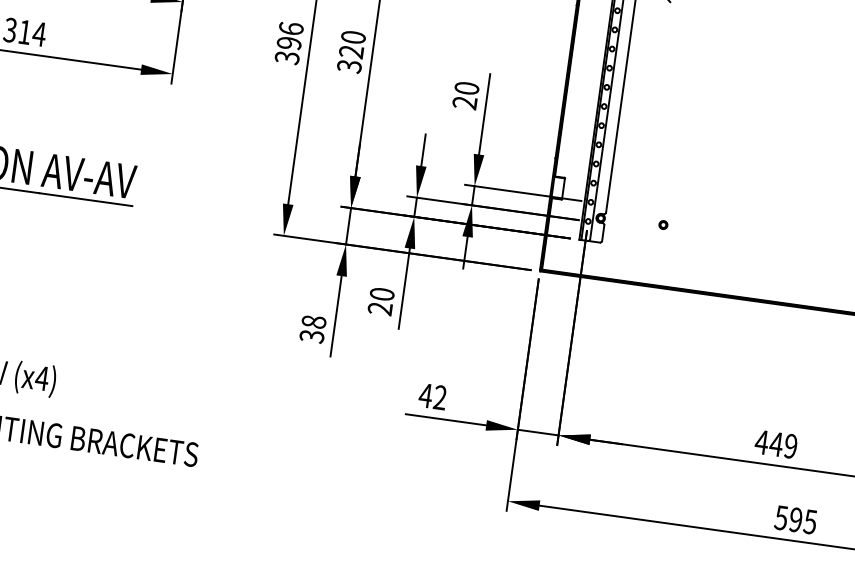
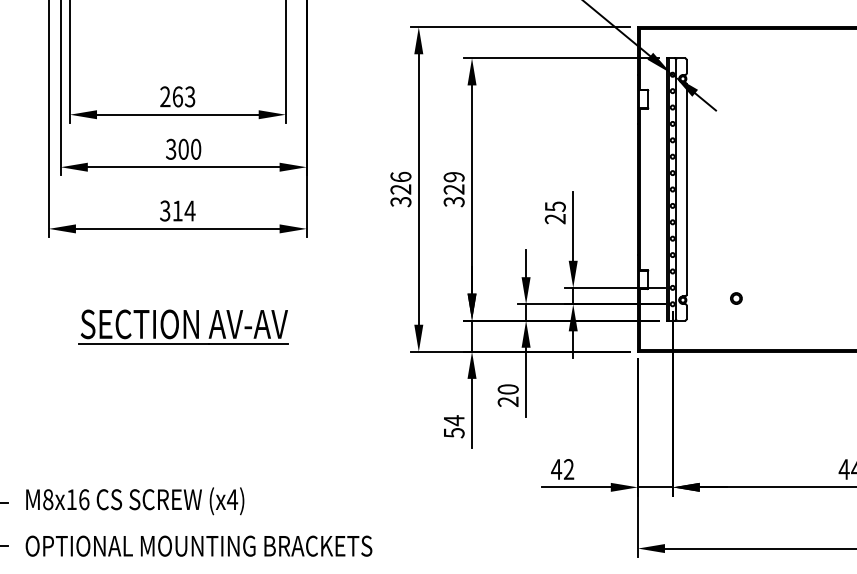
text: (352, 37) -> (453, 177), 320 -> 329
text: (288, 43) -> (400, 189), 396 -> 326
text: (465, 88) -> (554, 206), 20 -> 25
part: (662, 224) -> (735, 298), size x1.6
text: (312, 328) -> (453, 426), 38 -> 54

